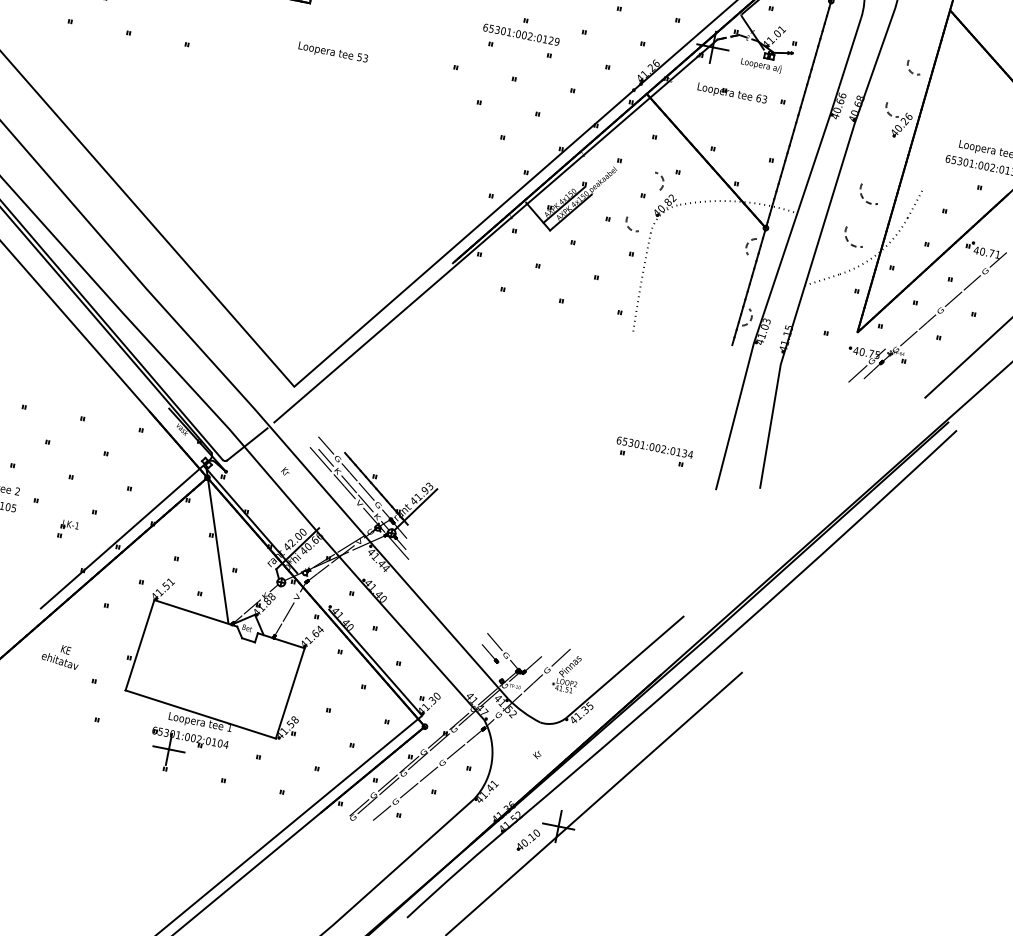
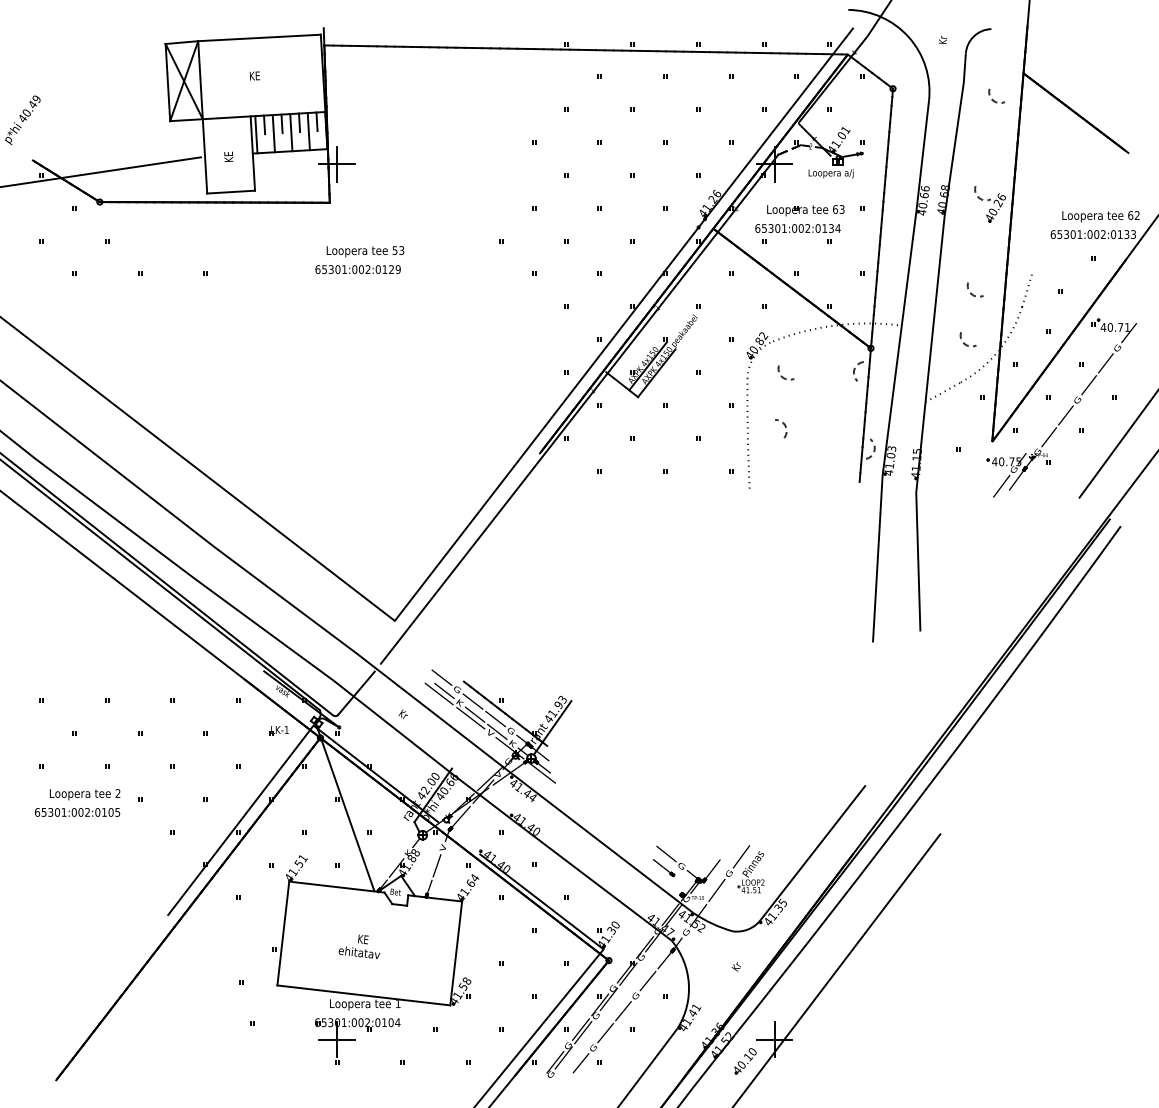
text: (520, 34) -> (357, 269), moved
part: (913, 67) -> (996, 95), moved
part: (659, 181) -> (781, 428), moved
part: (868, 194) -> (974, 289), size x0.71
part: (632, 223) -> (785, 372), moved
part: (853, 237) -> (967, 339), size x0.71
part: (653, 451) -> (797, 233), moved
part: (69, 524) -> (278, 730), moved
text: (60, 655) -> (358, 946), moved

